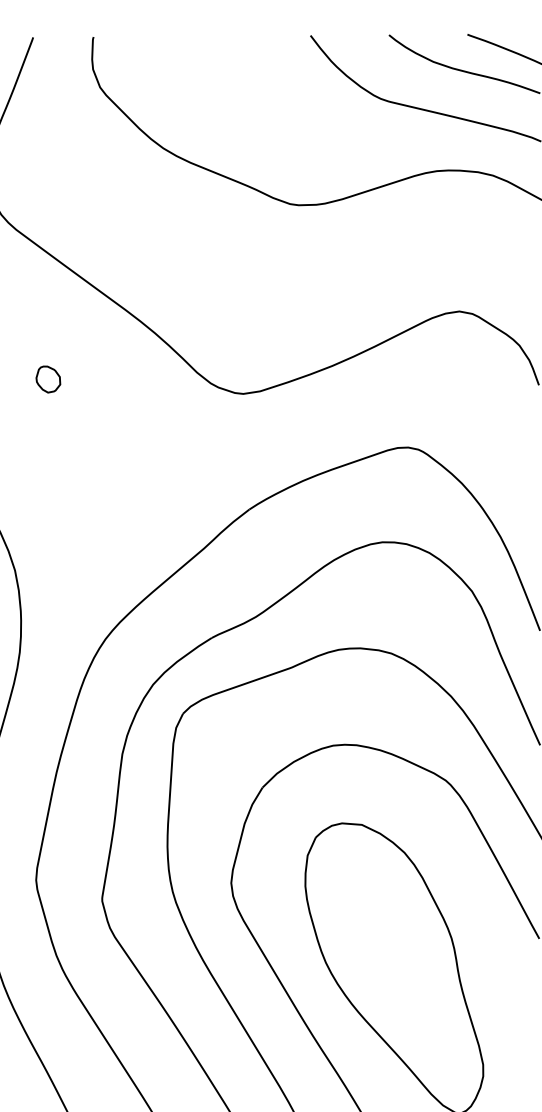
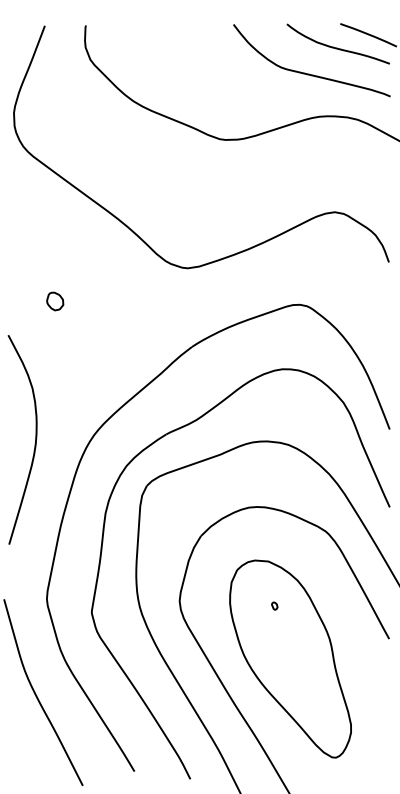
part: (48, 379) -> (55, 301), moved
part: (370, 889) -> (274, 605), added

